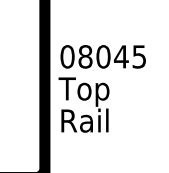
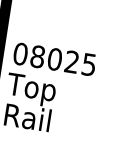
text: (121, 56) -> (72, 61), 08045 -> 08025

